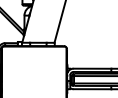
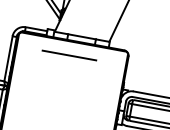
line: (32, 54) -> (68, 54), added

